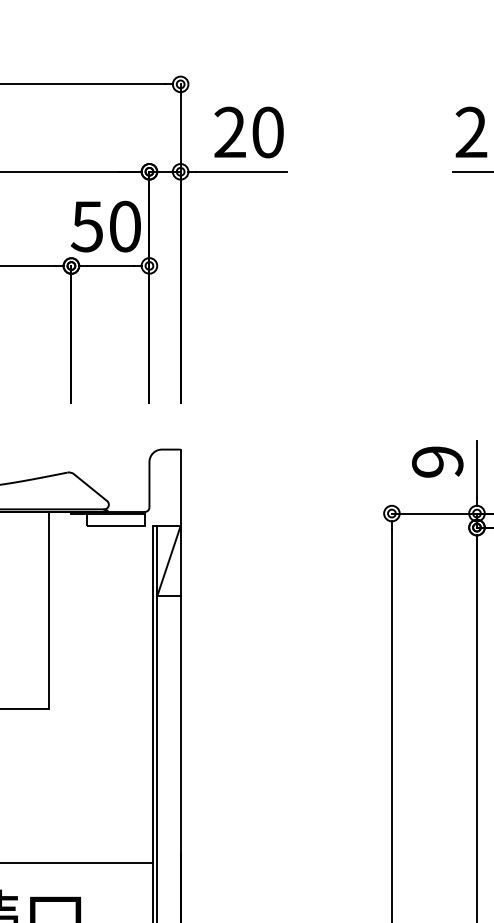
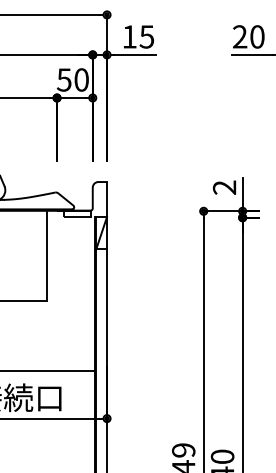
text: (249, 131) -> (138, 36), 20 -> 15
text: (437, 461) -> (224, 187), 9 -> 2

